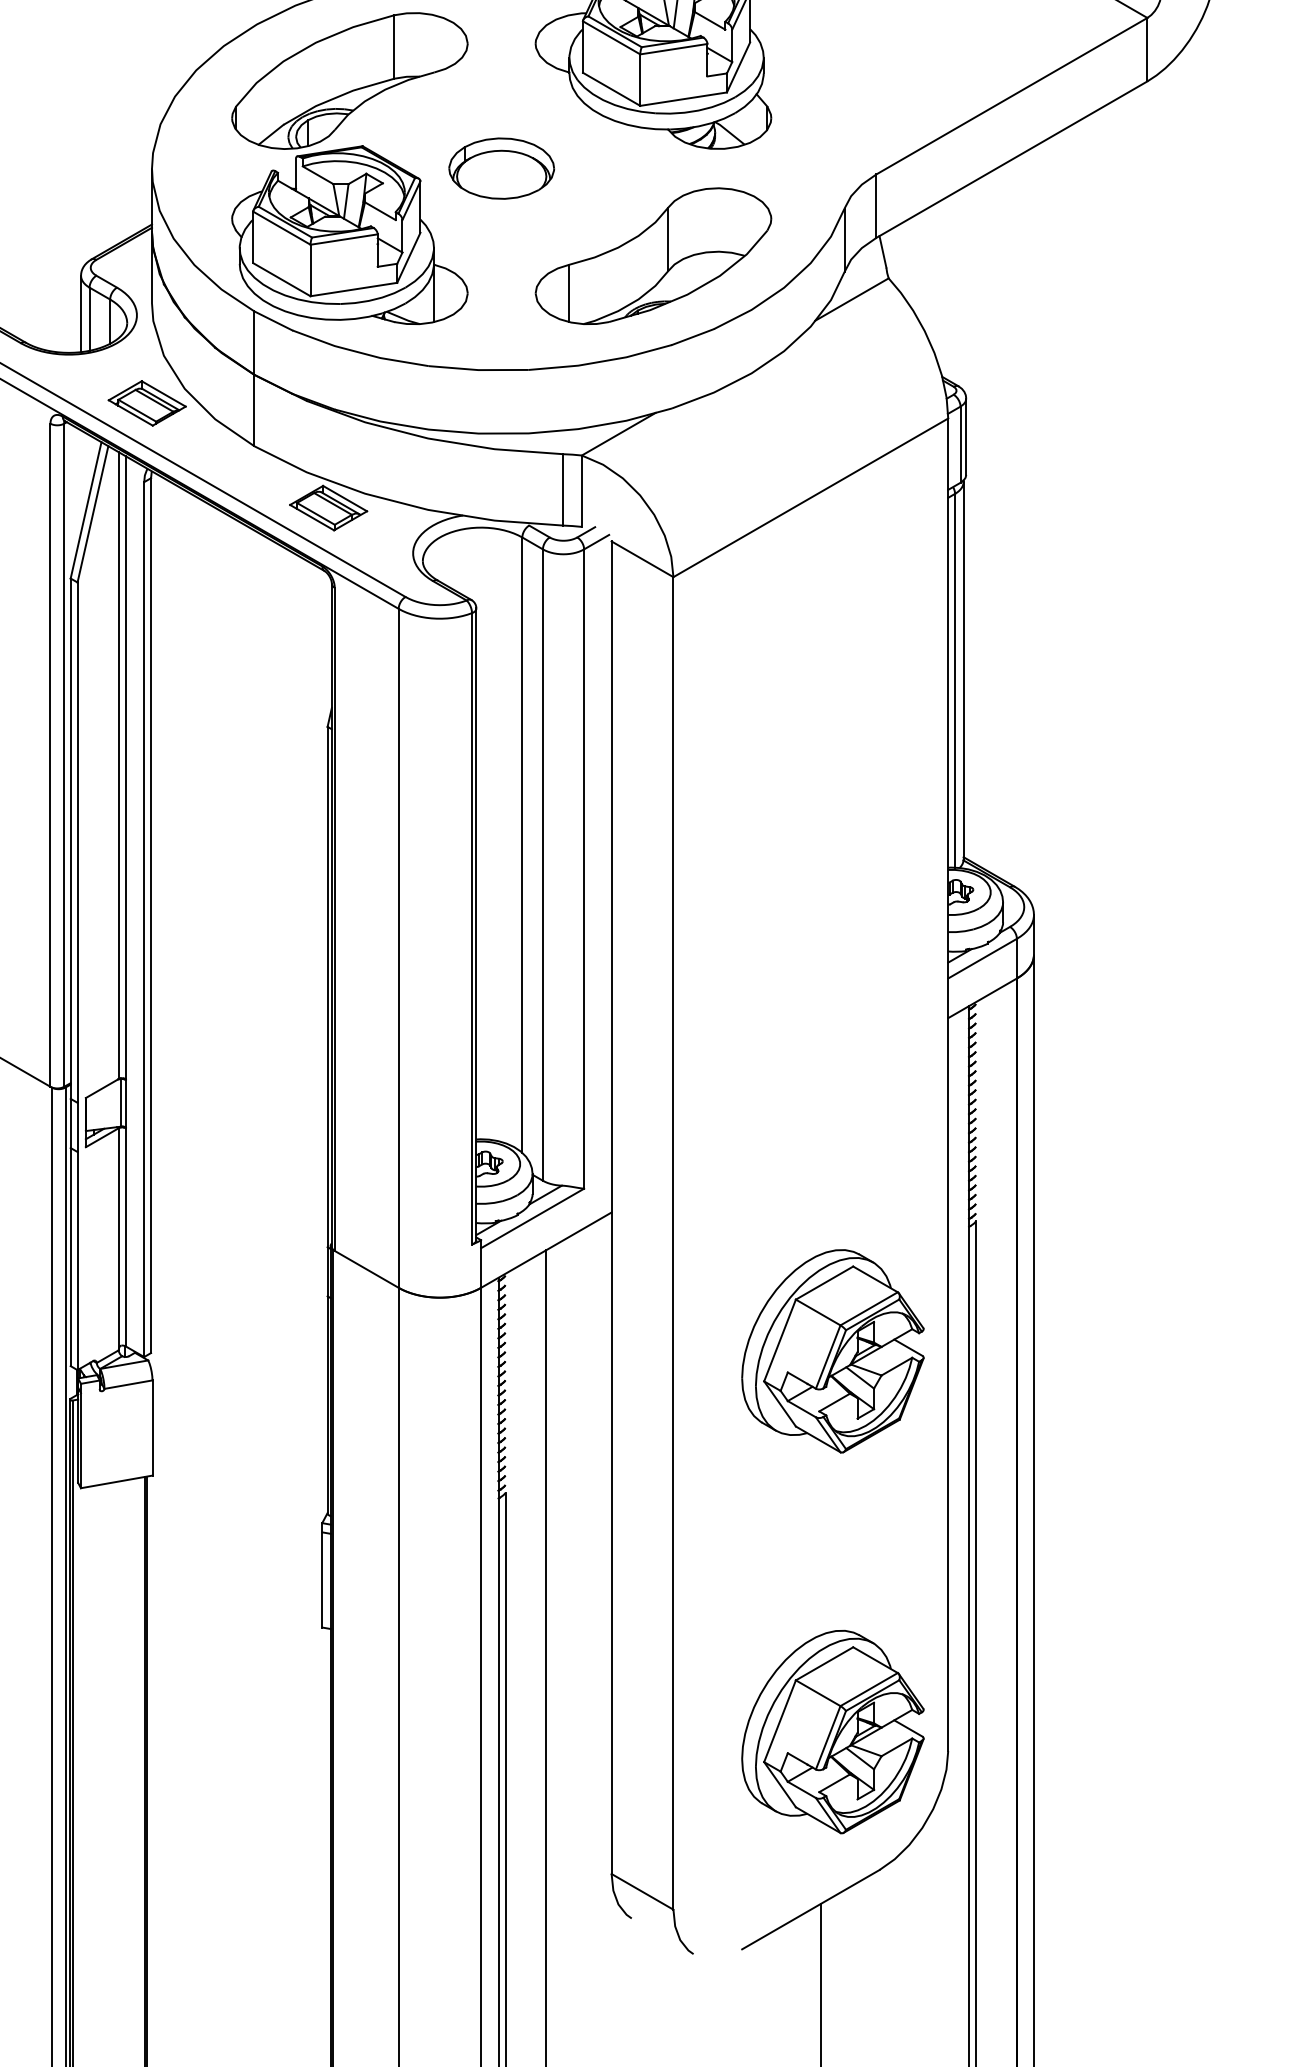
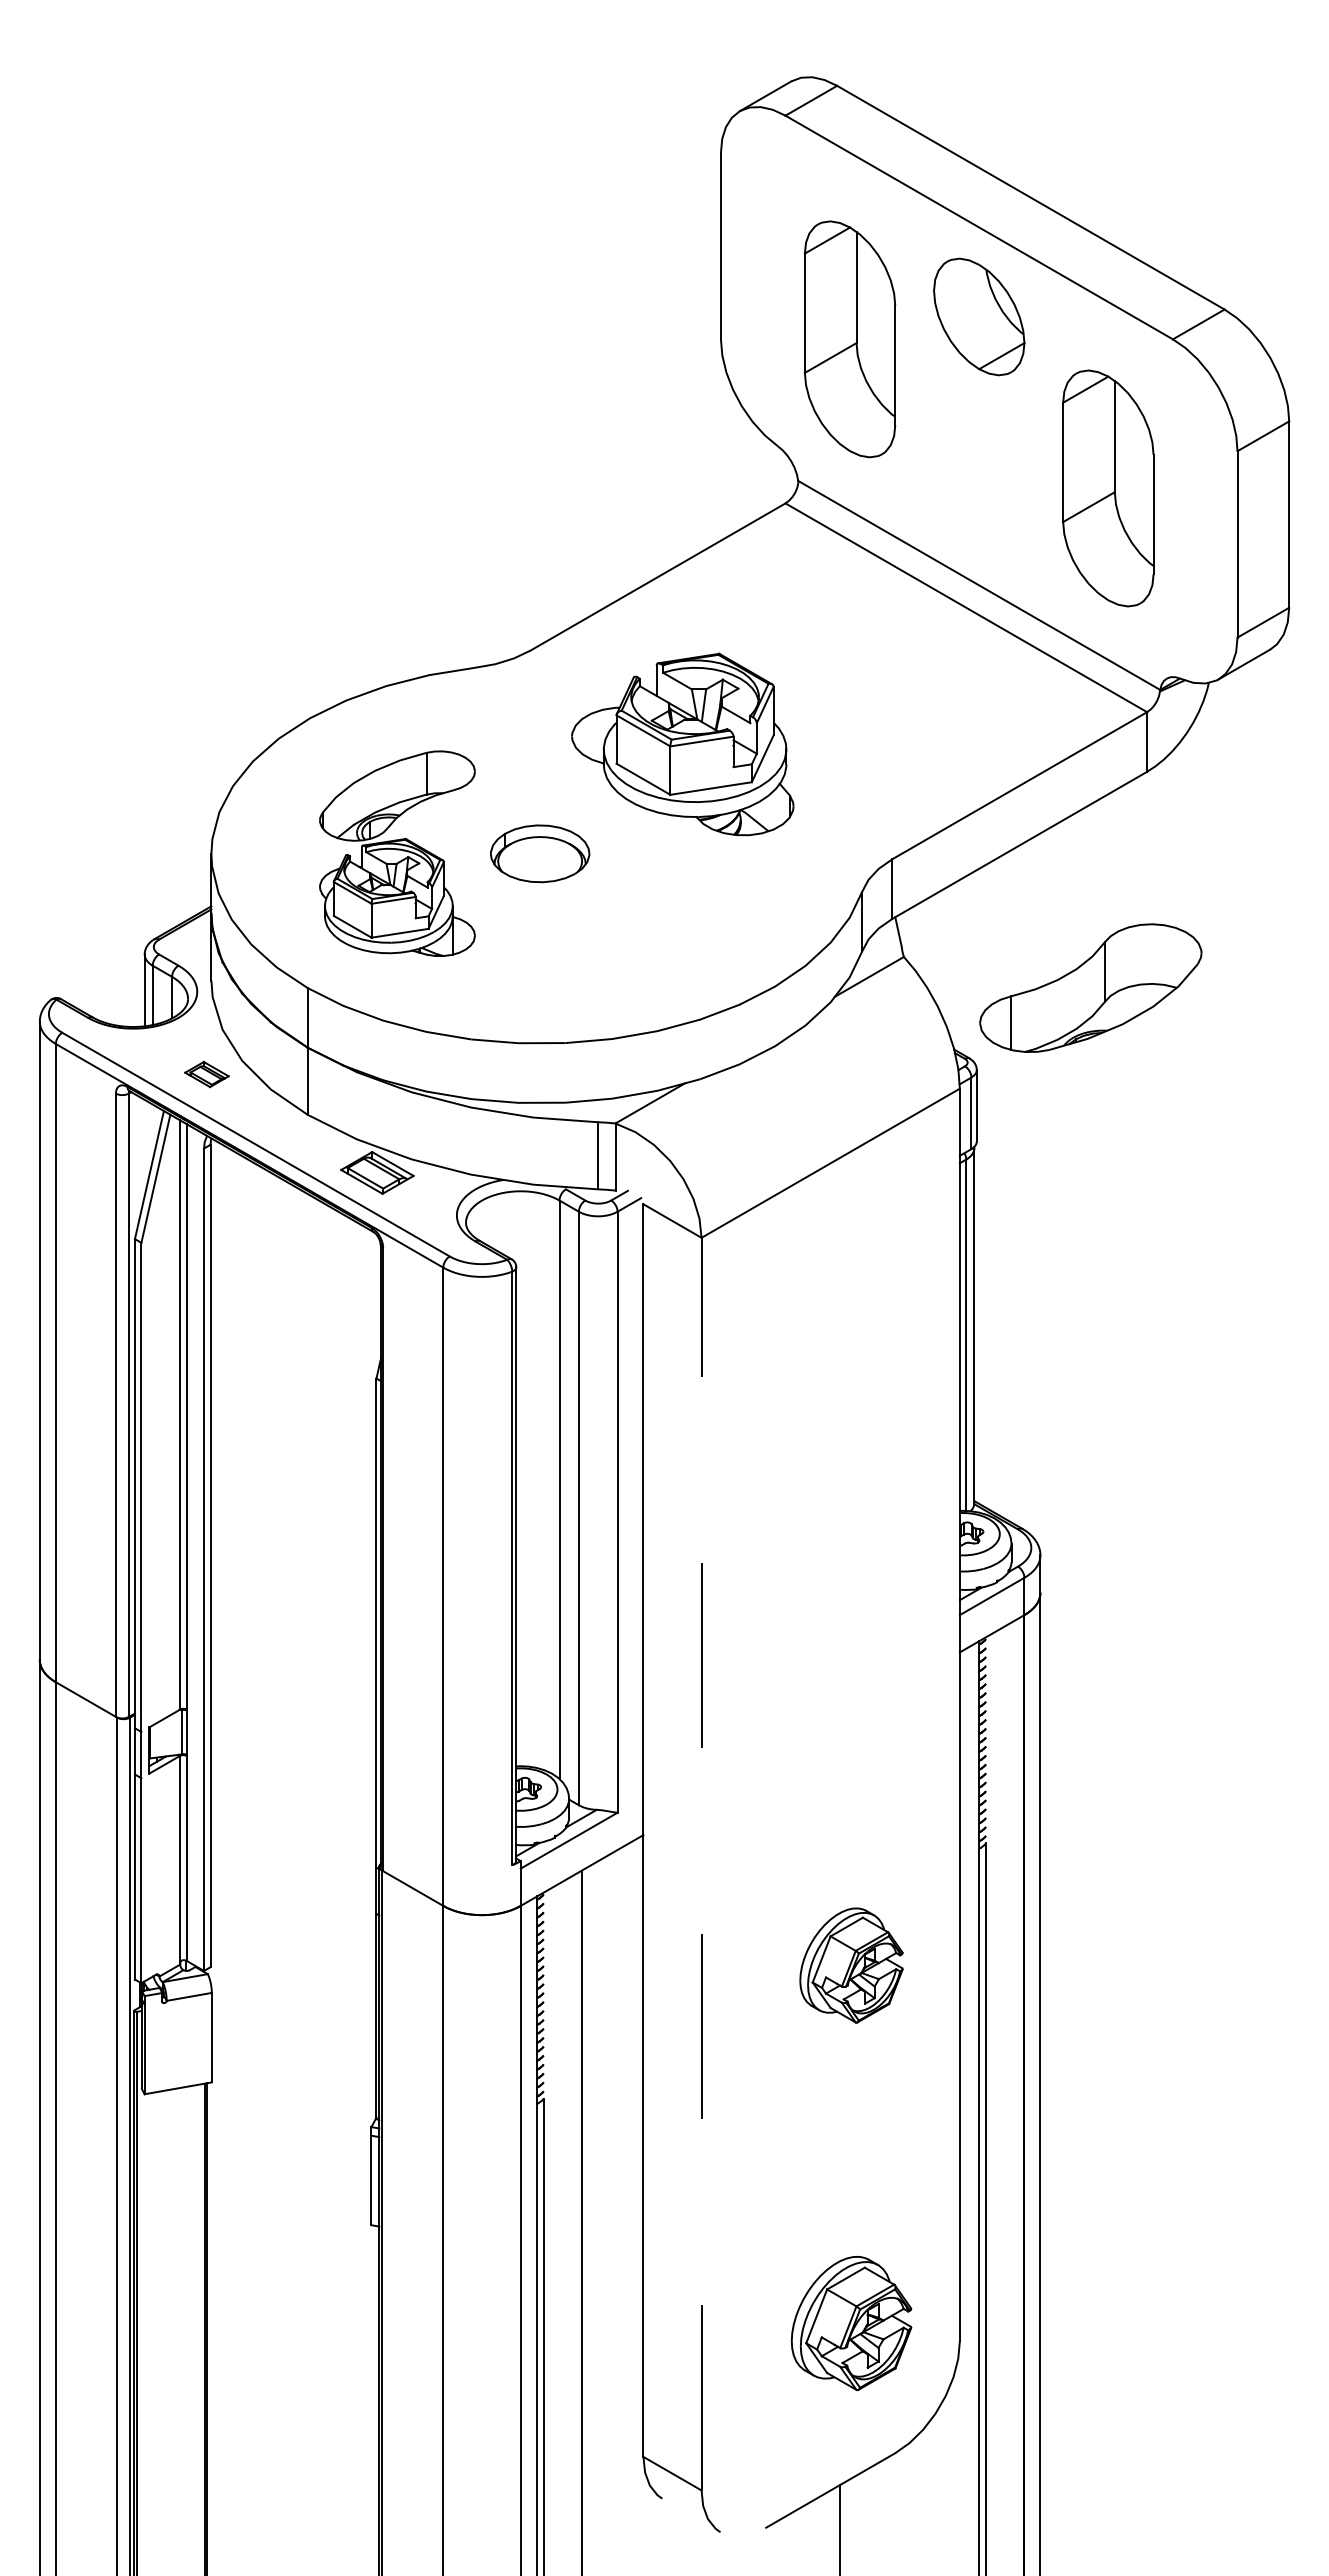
part: (349, 168) -> (397, 853), size x0.7
part: (653, 255) -> (1090, 987), moved
part: (146, 403) -> (206, 1074), size x0.6
line: (673, 1242) -> (701, 1863), solid -> dashed
part: (832, 1351) -> (851, 1965), size x0.6
part: (832, 1732) -> (851, 2323), size x0.7

